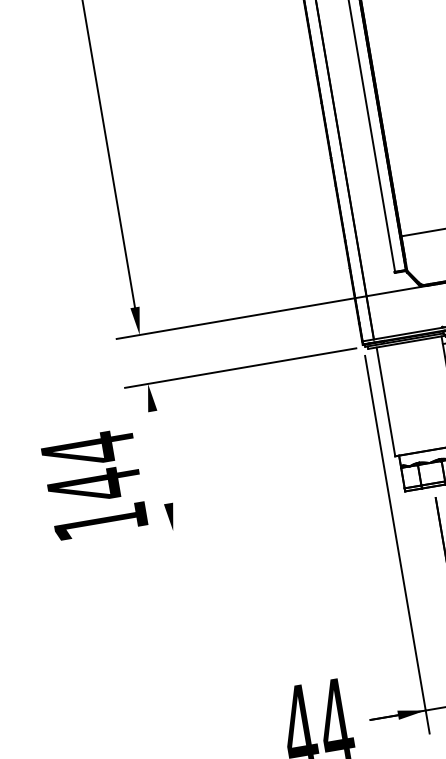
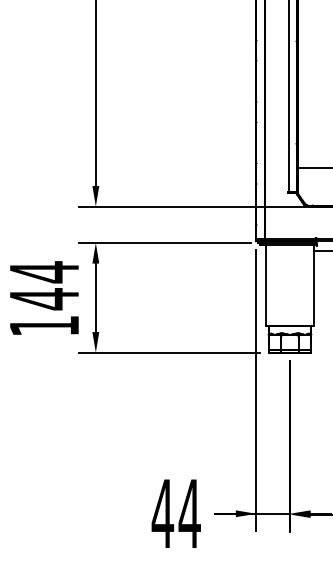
line: (160, 457) -> (95, 297), added
text: (94, 483) -> (44, 297), moved
line: (272, 513) -> (169, 352), added

